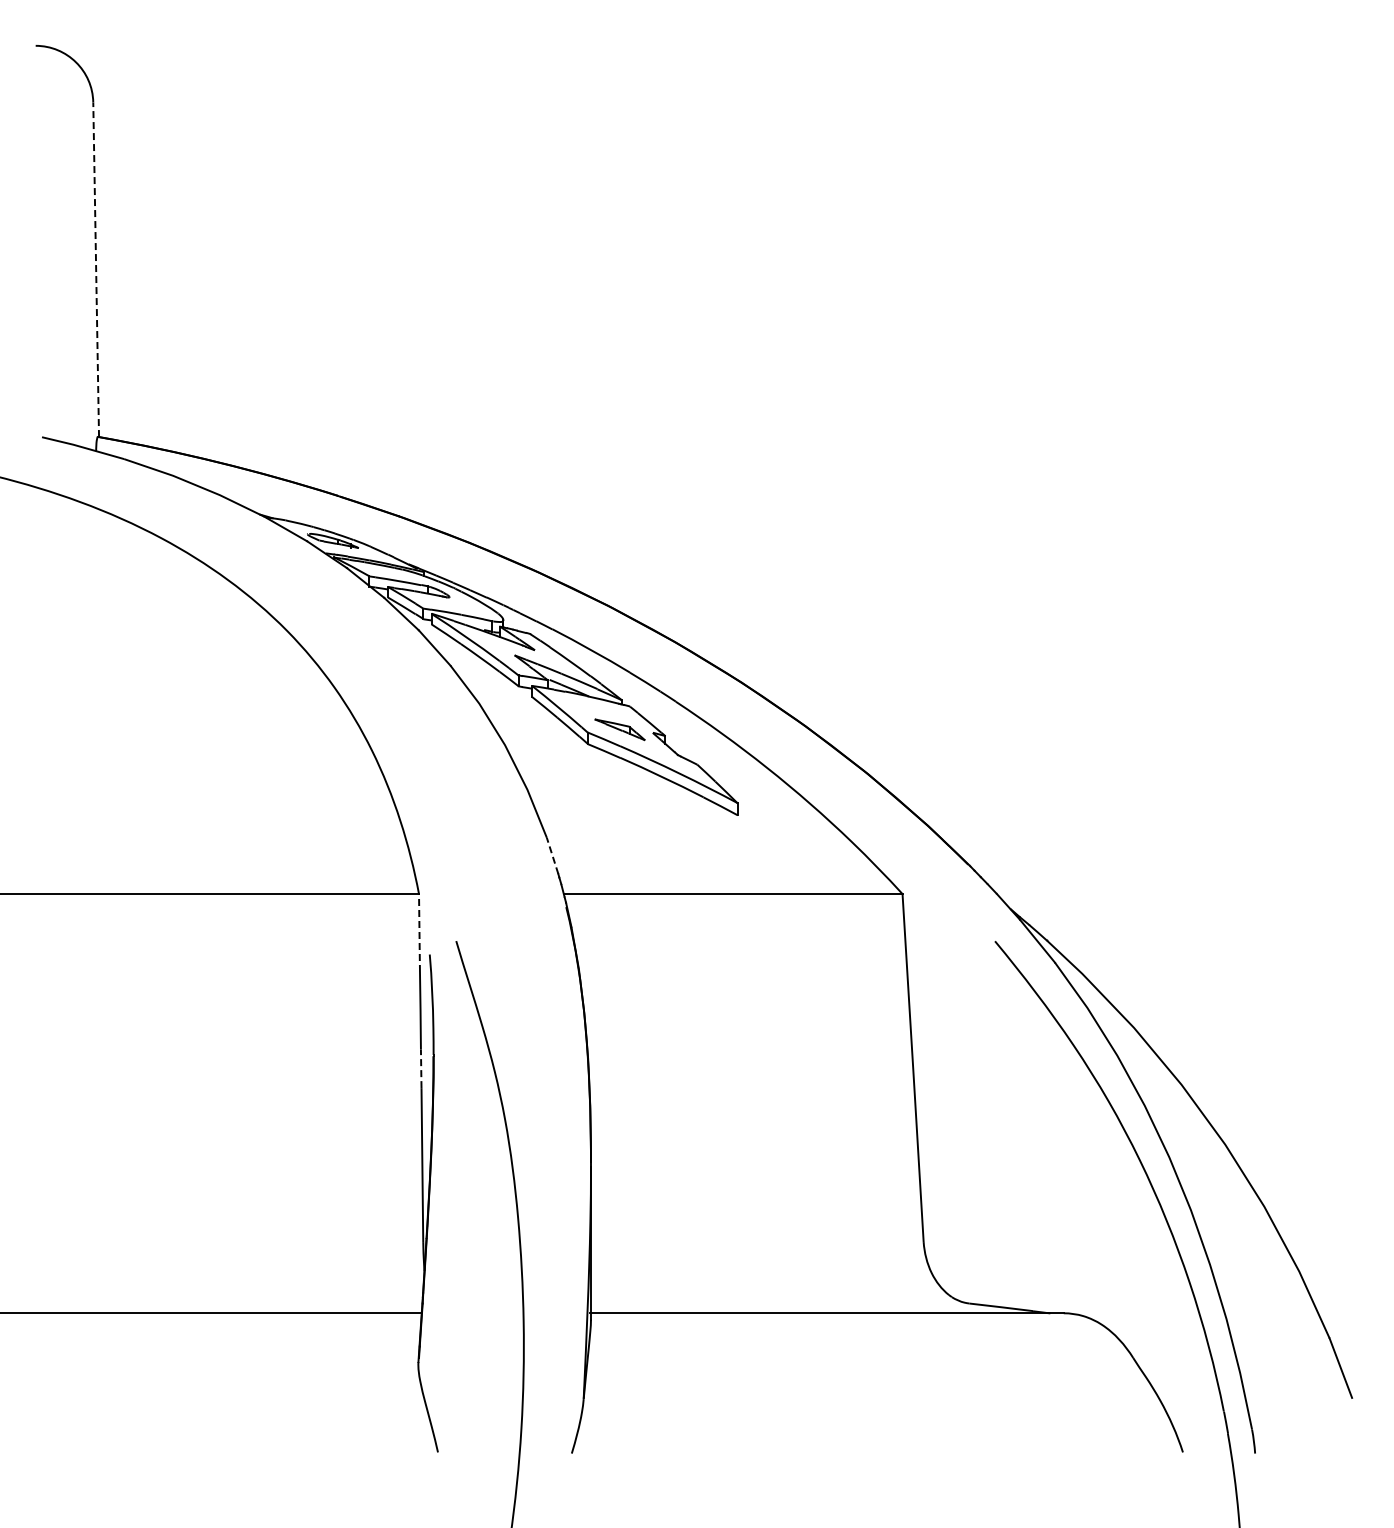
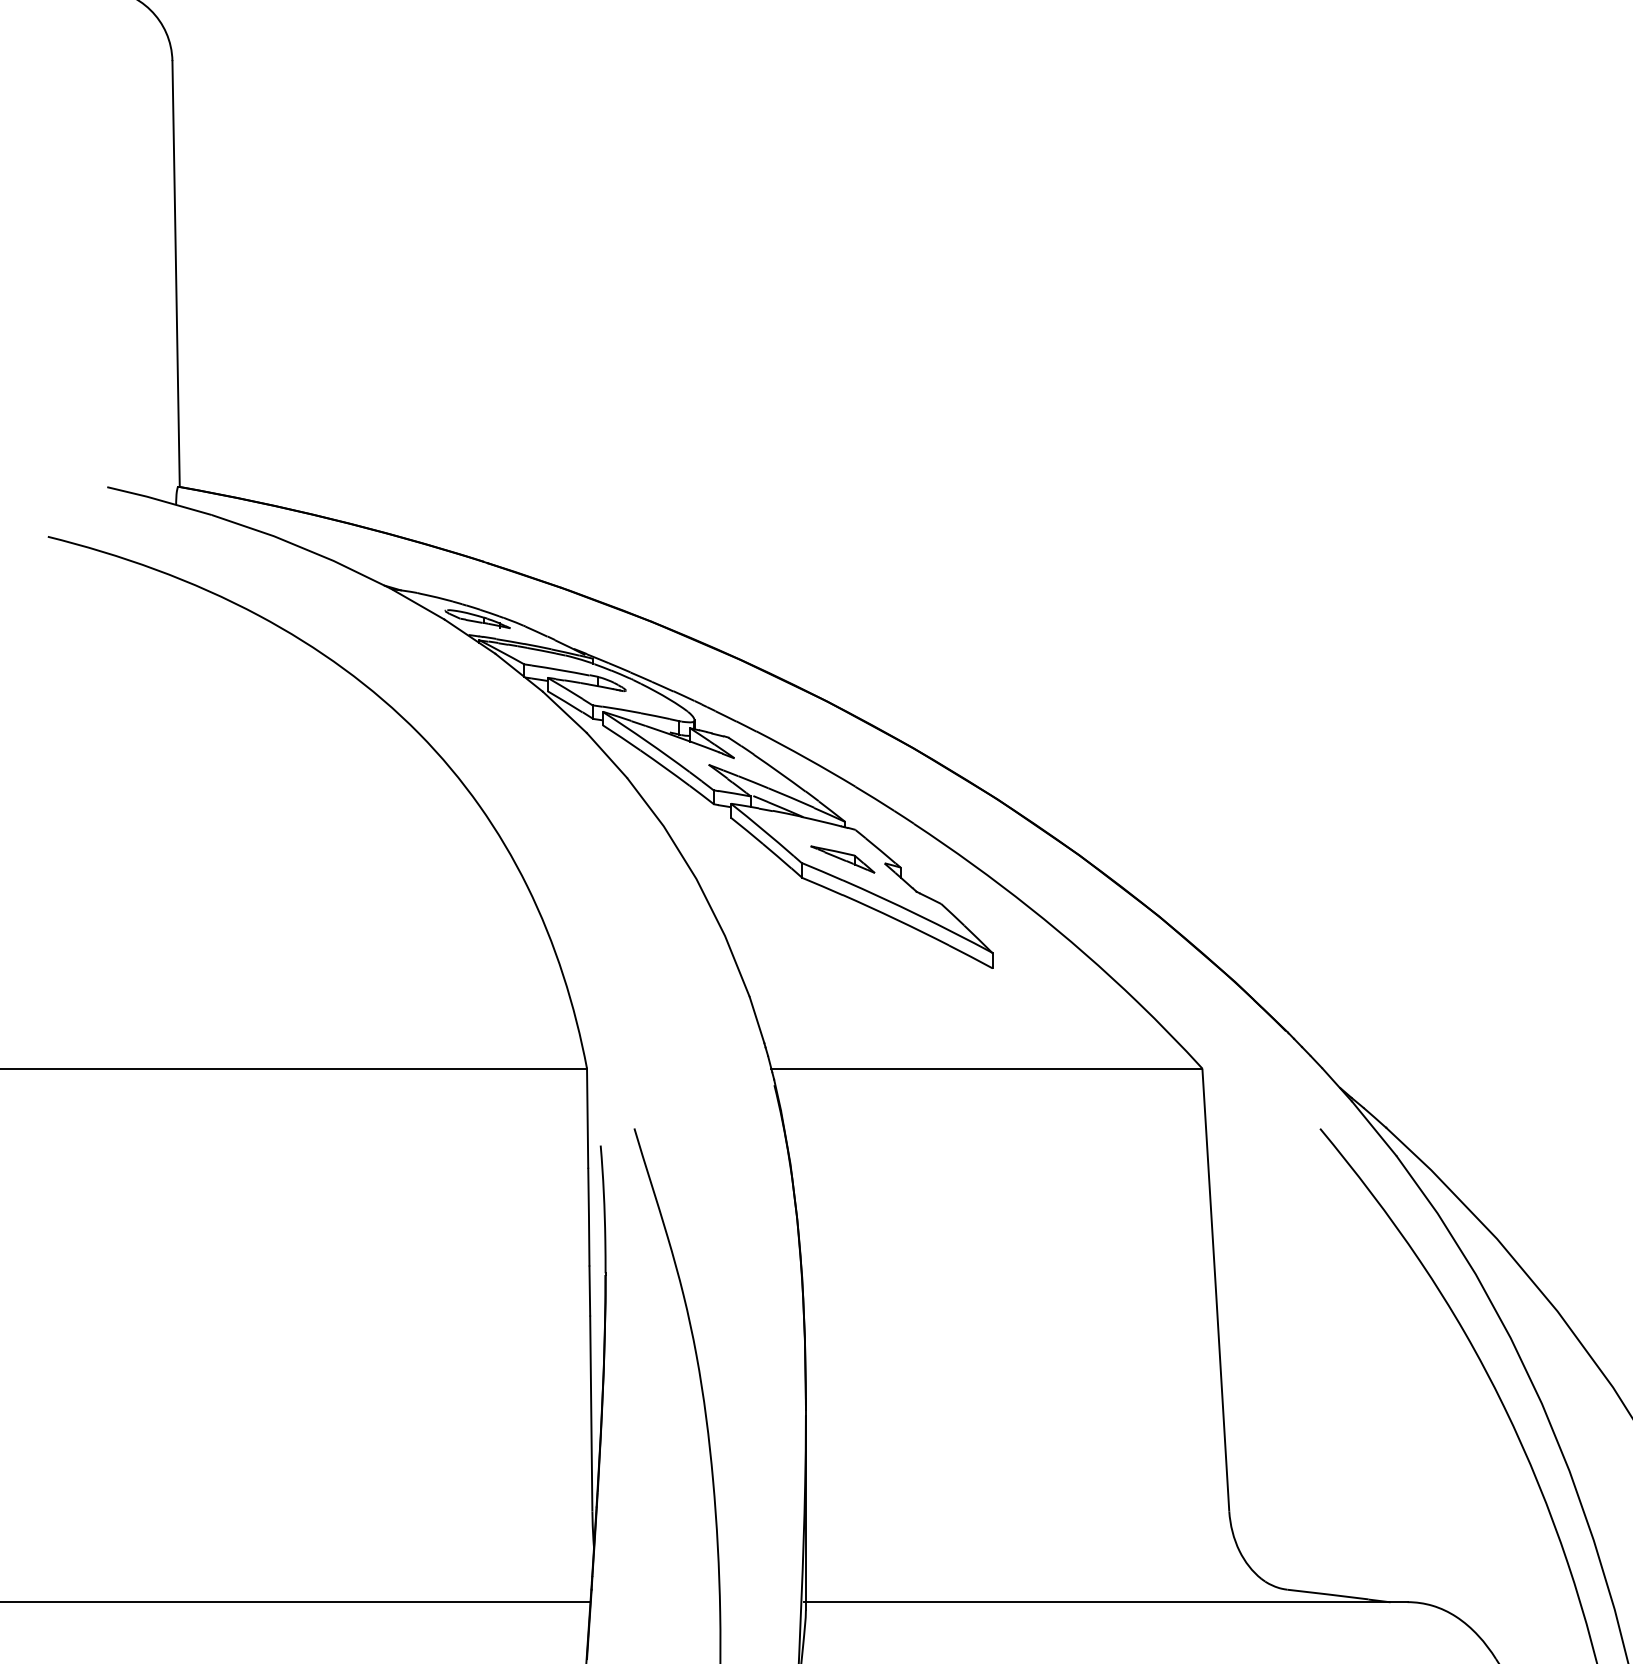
line: (96, 269) -> (176, 273), dashed -> solid
line: (552, 855) -> (756, 1019), dashed -> solid
line: (419, 933) -> (587, 1118), dashed -> solid
line: (421, 1068) -> (590, 1290), dashed -> solid

